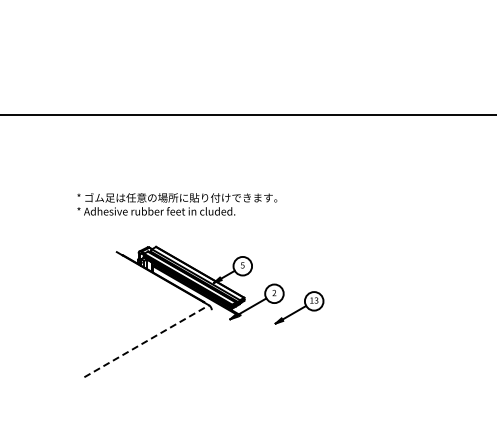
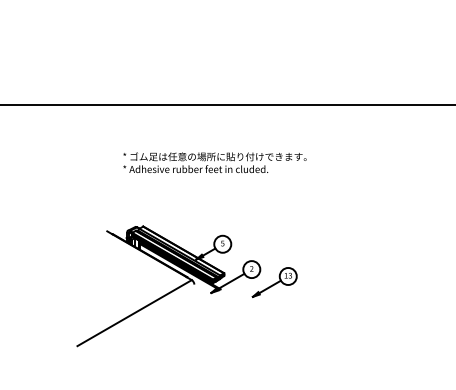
text: (177, 204) -> (215, 162), moved
line: (146, 341) -> (134, 313), dashed -> solid

